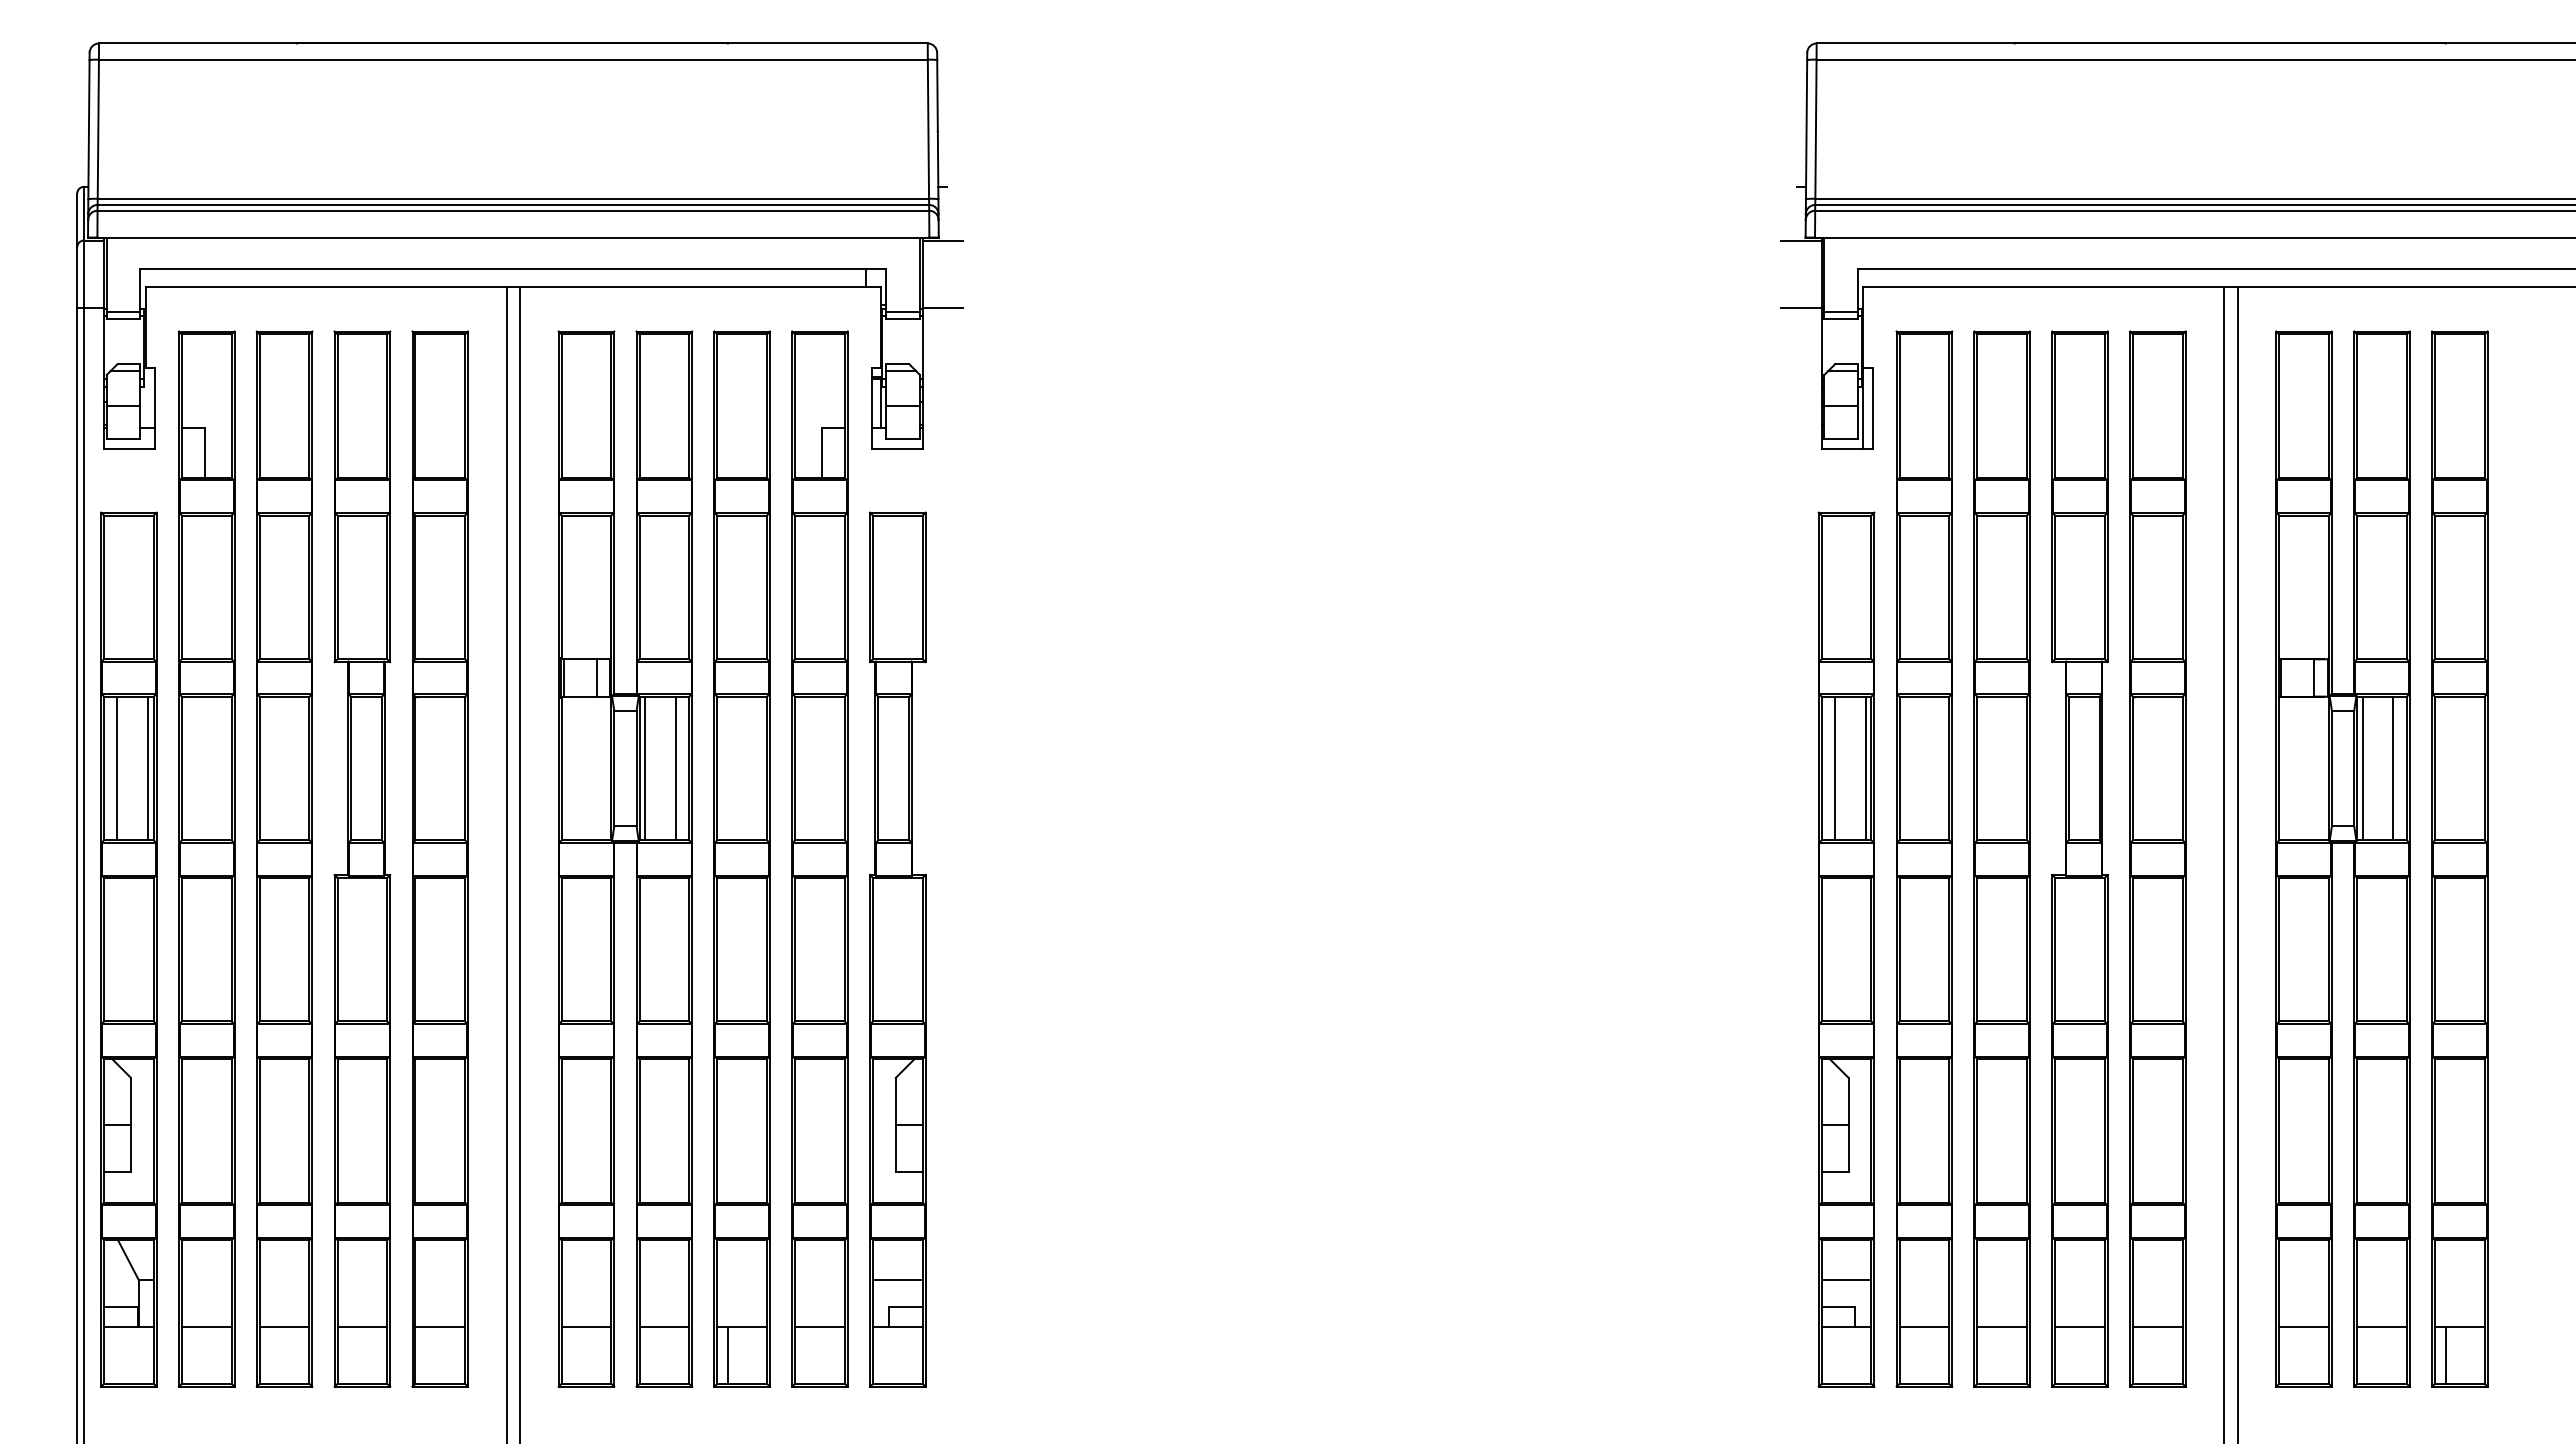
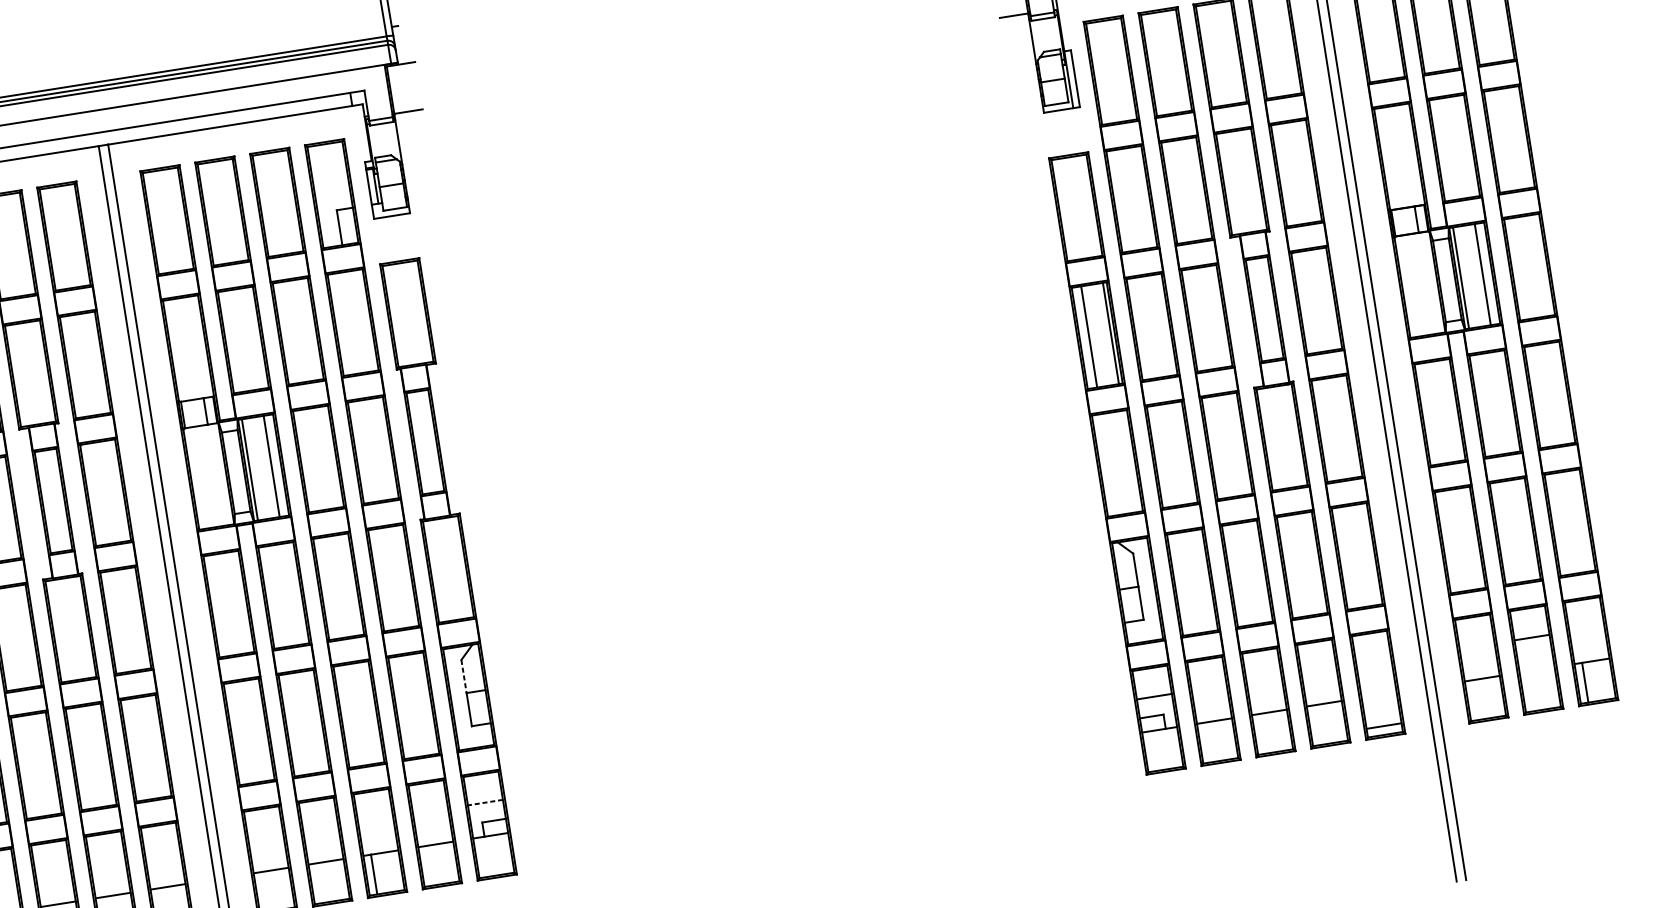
line: (895, 1101) -> (463, 676), solid -> dashed
line: (897, 1280) -> (485, 802), solid -> dashed
line: (2157, 1327) -> (1383, 726), moved
line: (2381, 1327) -> (1531, 637), moved

